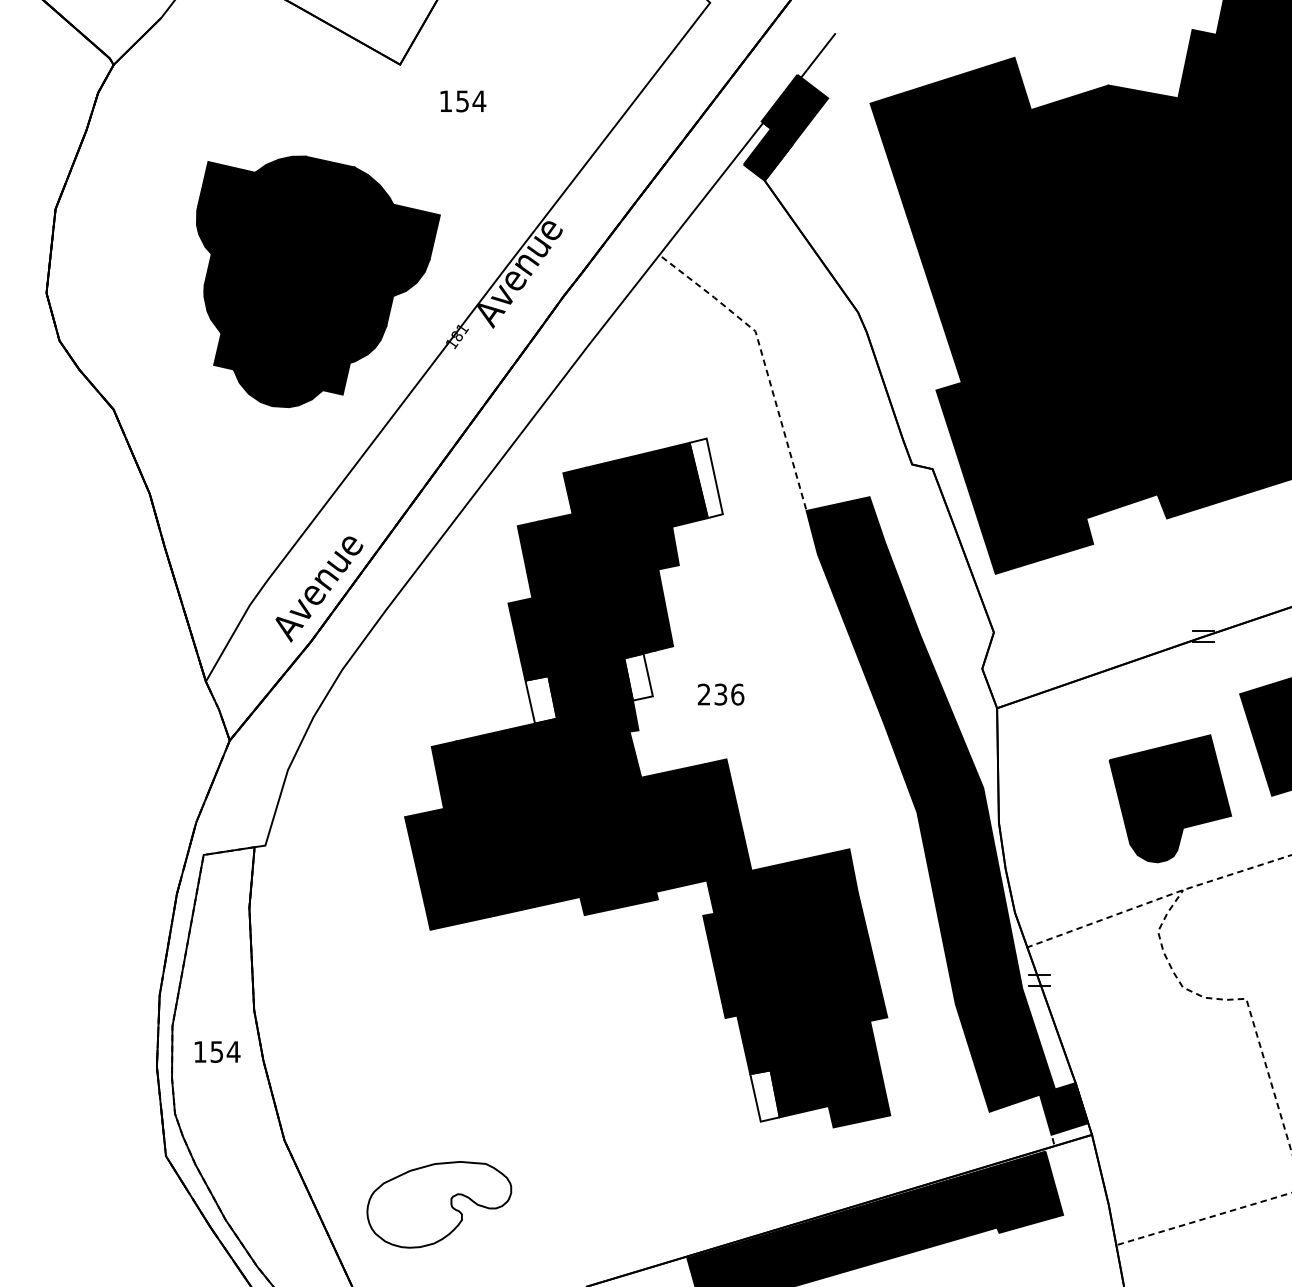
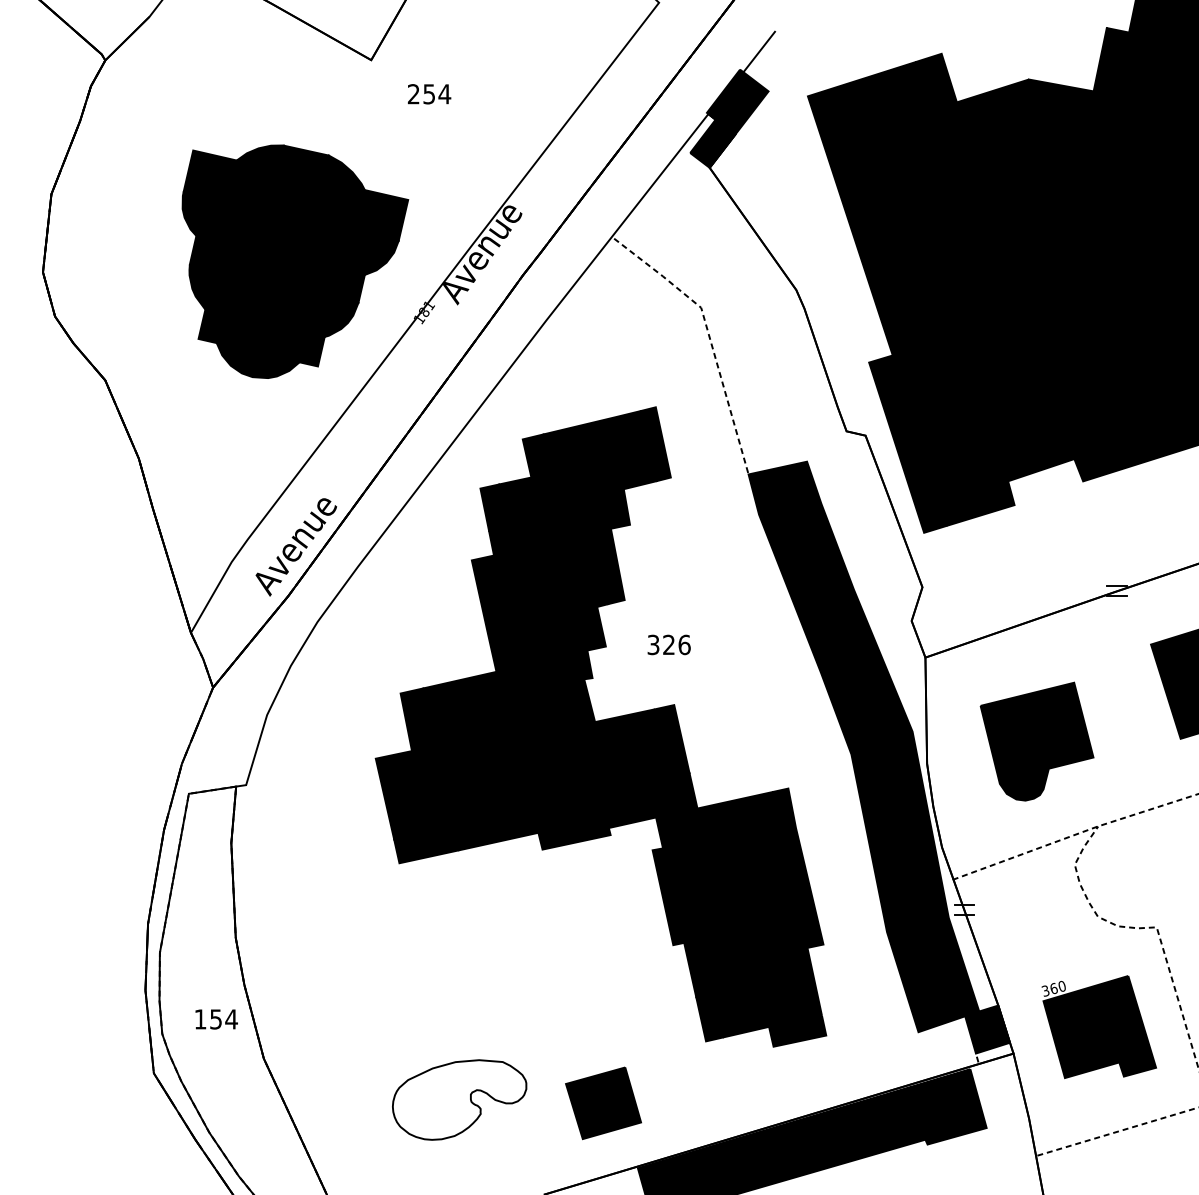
text: (445, 100) -> (413, 93), 154 -> 254
fill: (705, 478) -> (654, 444), added
fill: (638, 676) -> (592, 628), added
text: (712, 694) -> (661, 644), 236 -> 326
fill: (540, 699) -> (501, 649), added
part: (1170, 798) -> (1037, 741), moved
text: (217, 1051) -> (216, 1018), moved
fill: (764, 1095) -> (709, 1017), added
part: (1184, 1106) -> (1099, 1027), added
part: (650, 1188) -> (603, 1103), added
part: (439, 1204) -> (459, 1099), moved

